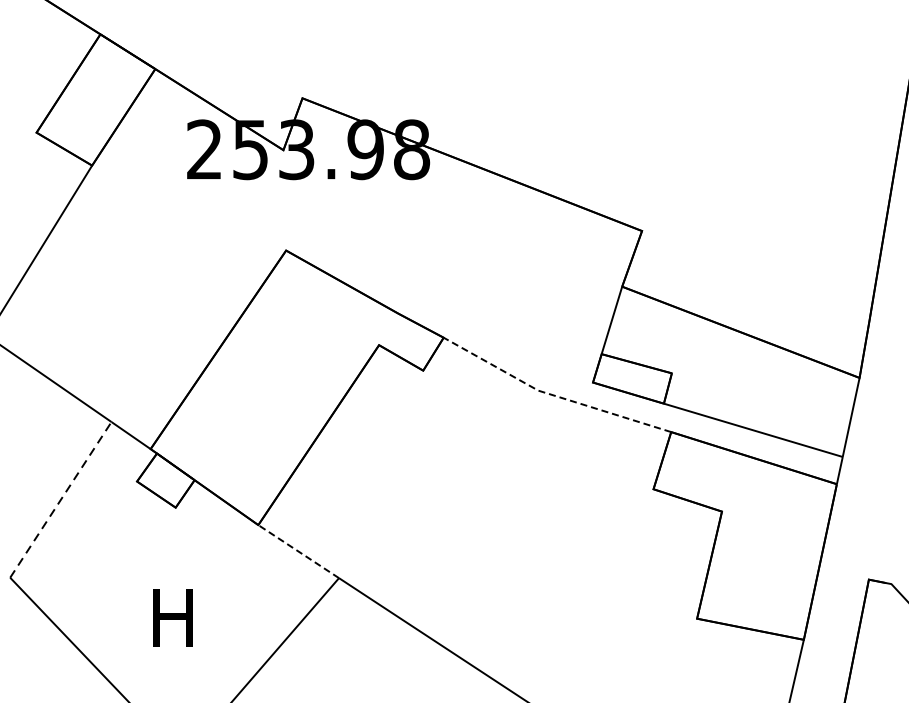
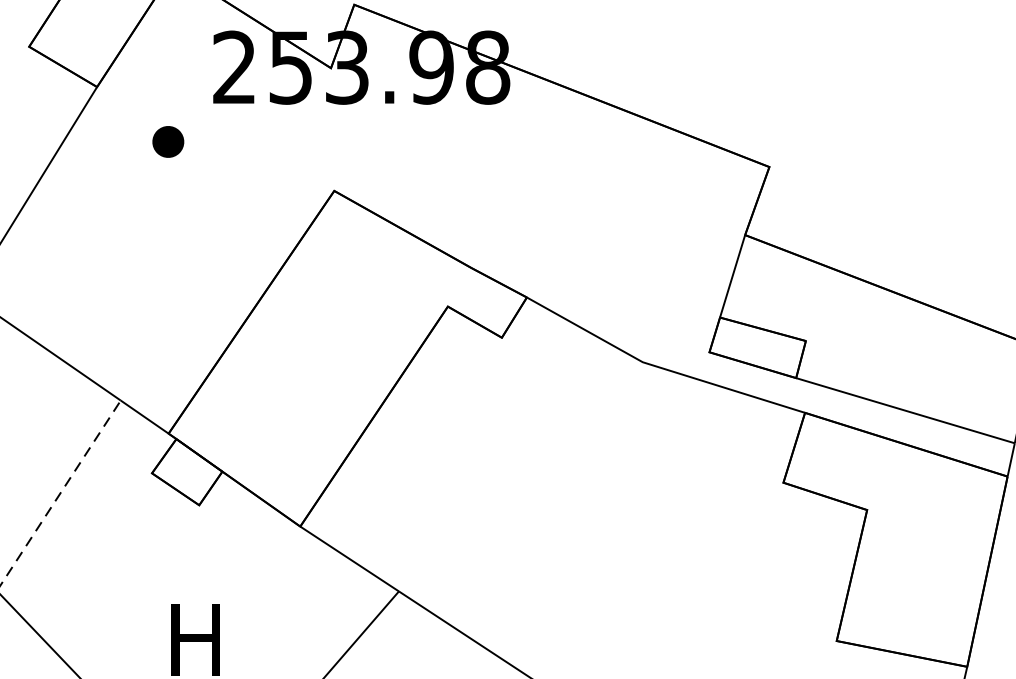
part: (150, 210) -> (168, 141), added
line: (552, 395) -> (659, 368), dashed -> solid
line: (298, 551) -> (349, 558), dashed -> solid

